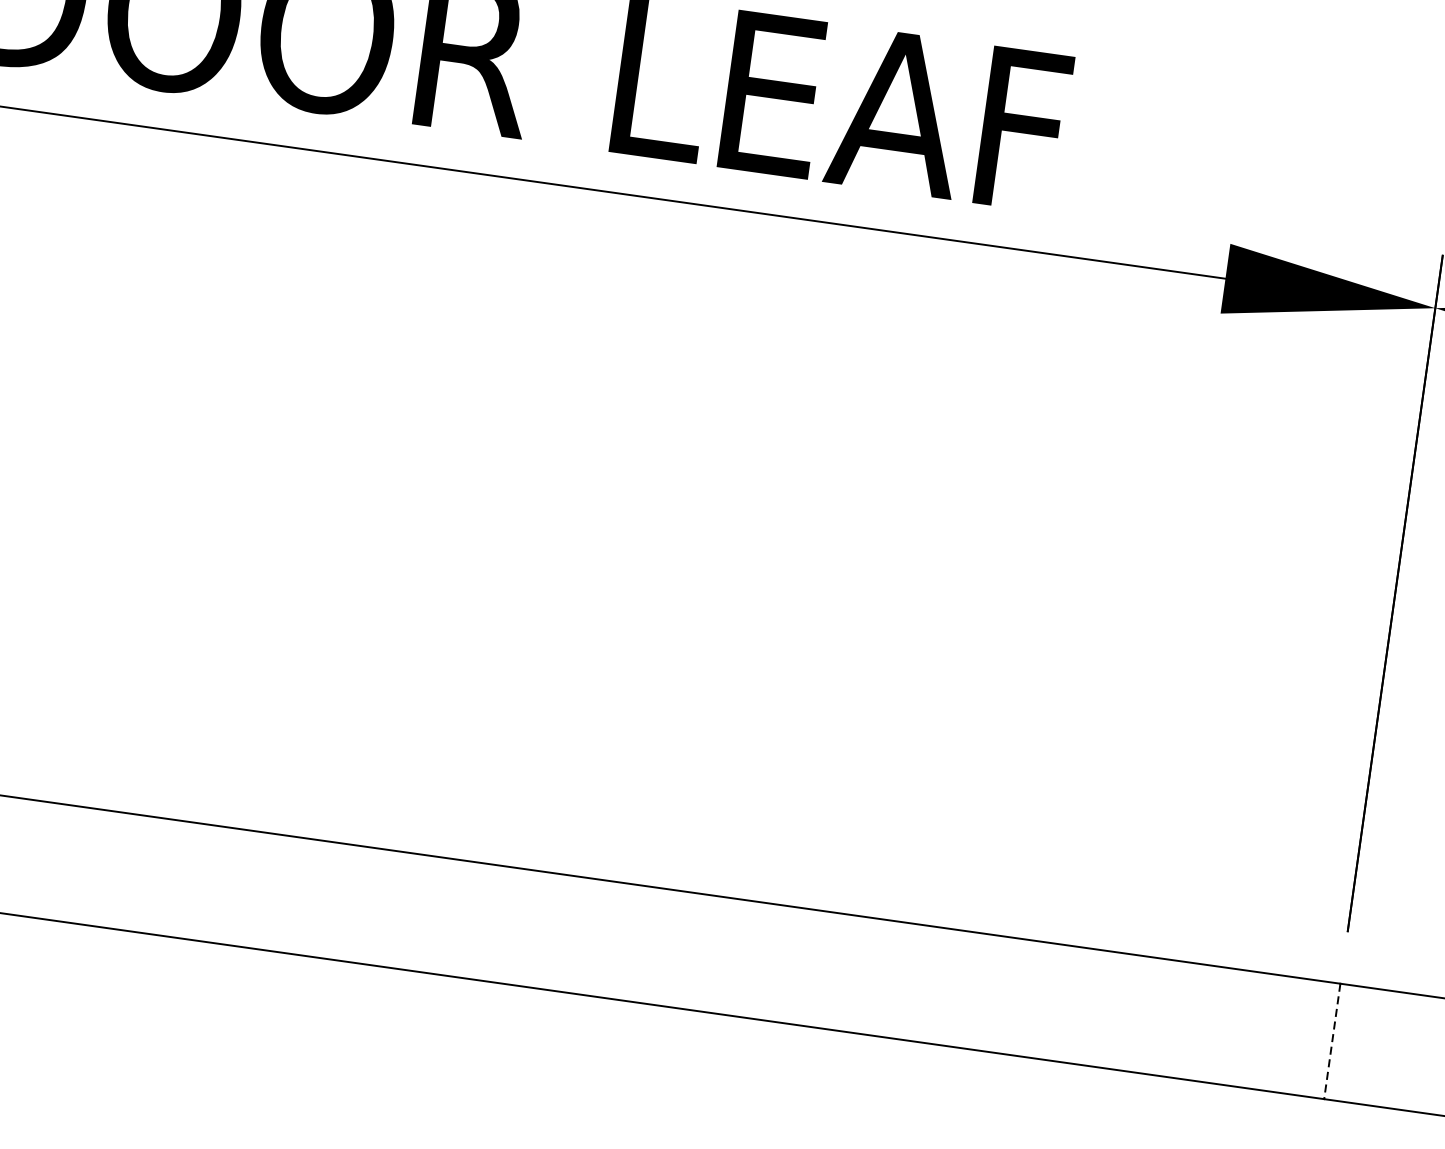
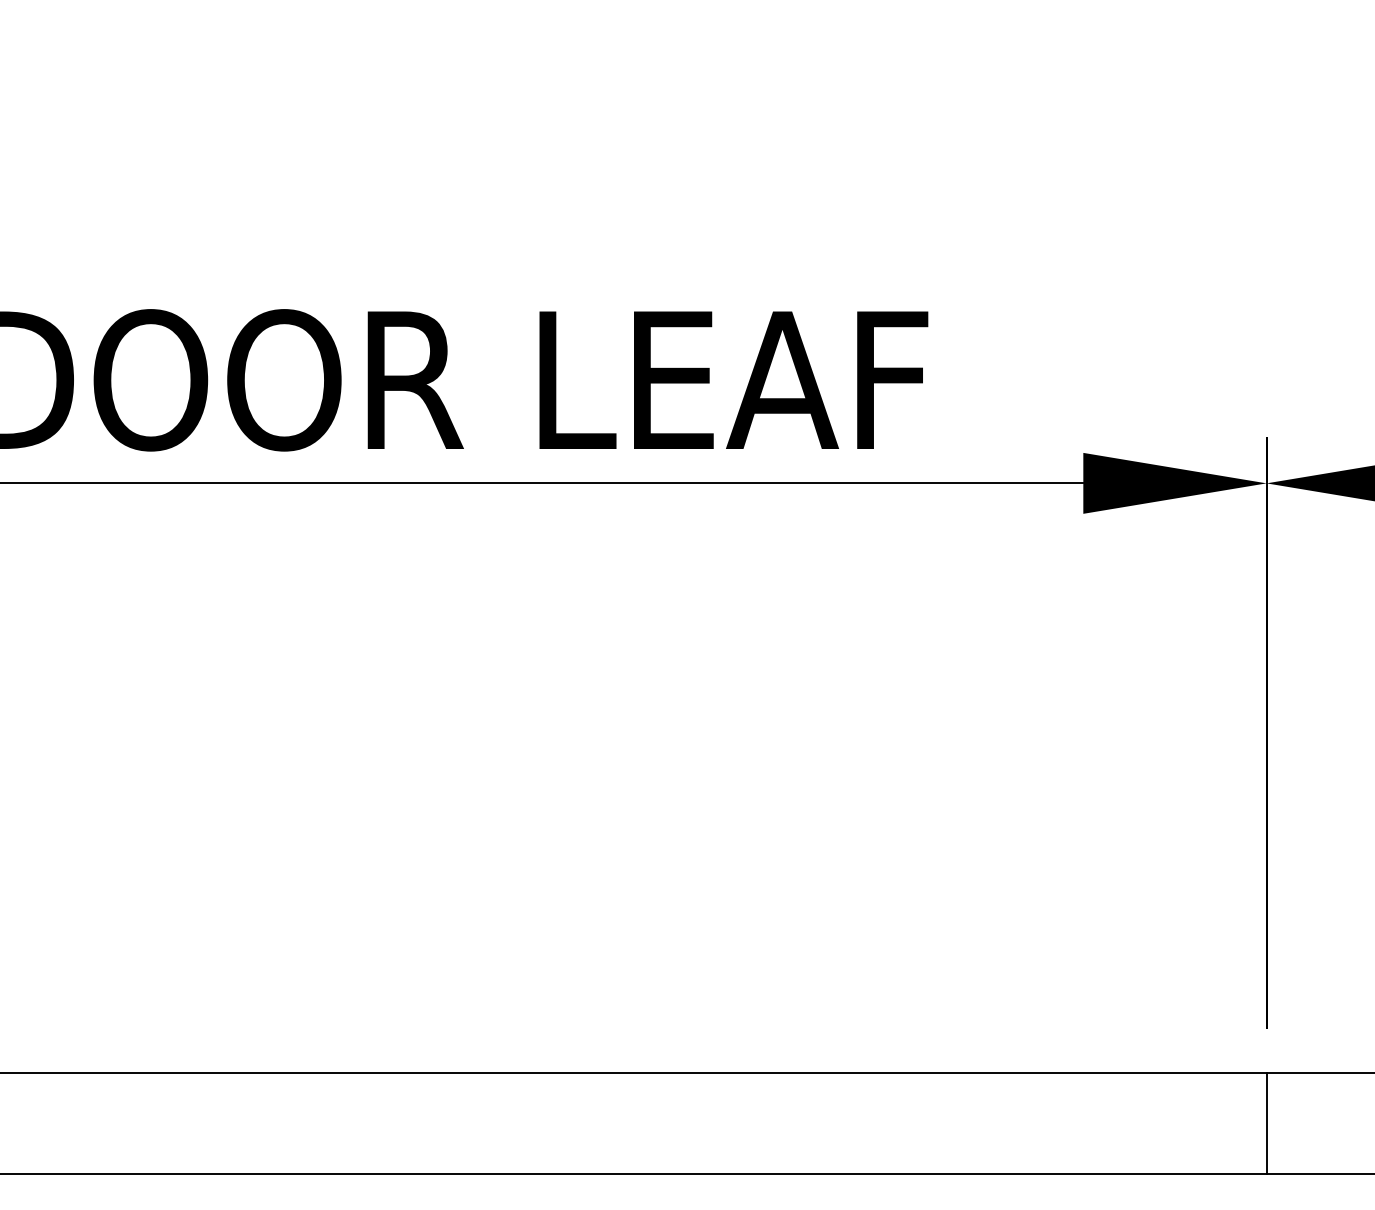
line: (1332, 1042) -> (1266, 1124), dashed -> solid

